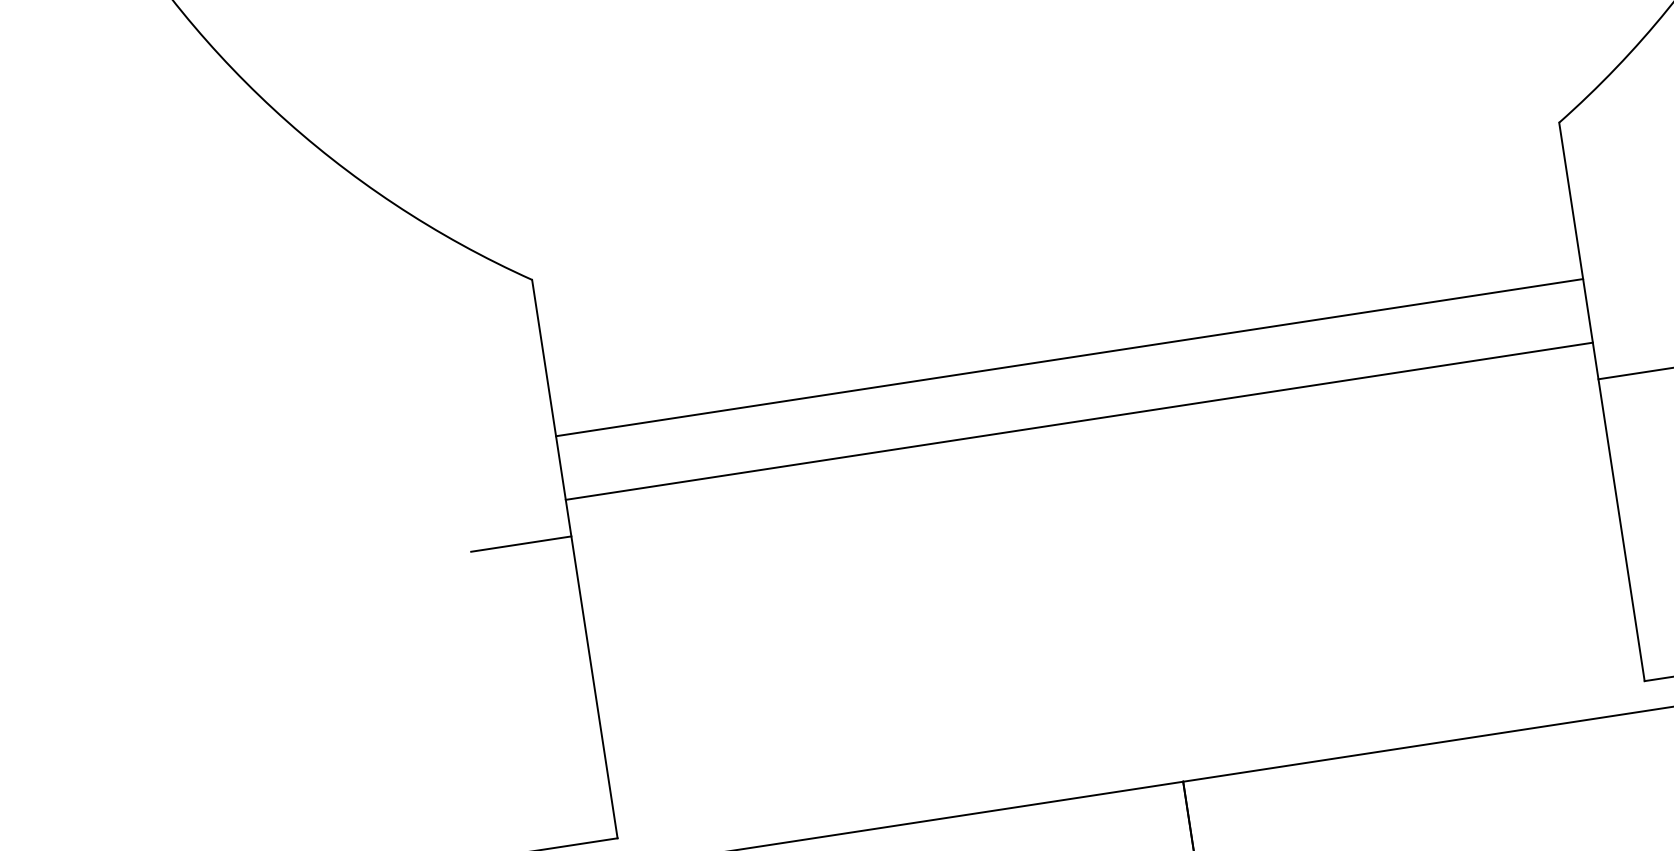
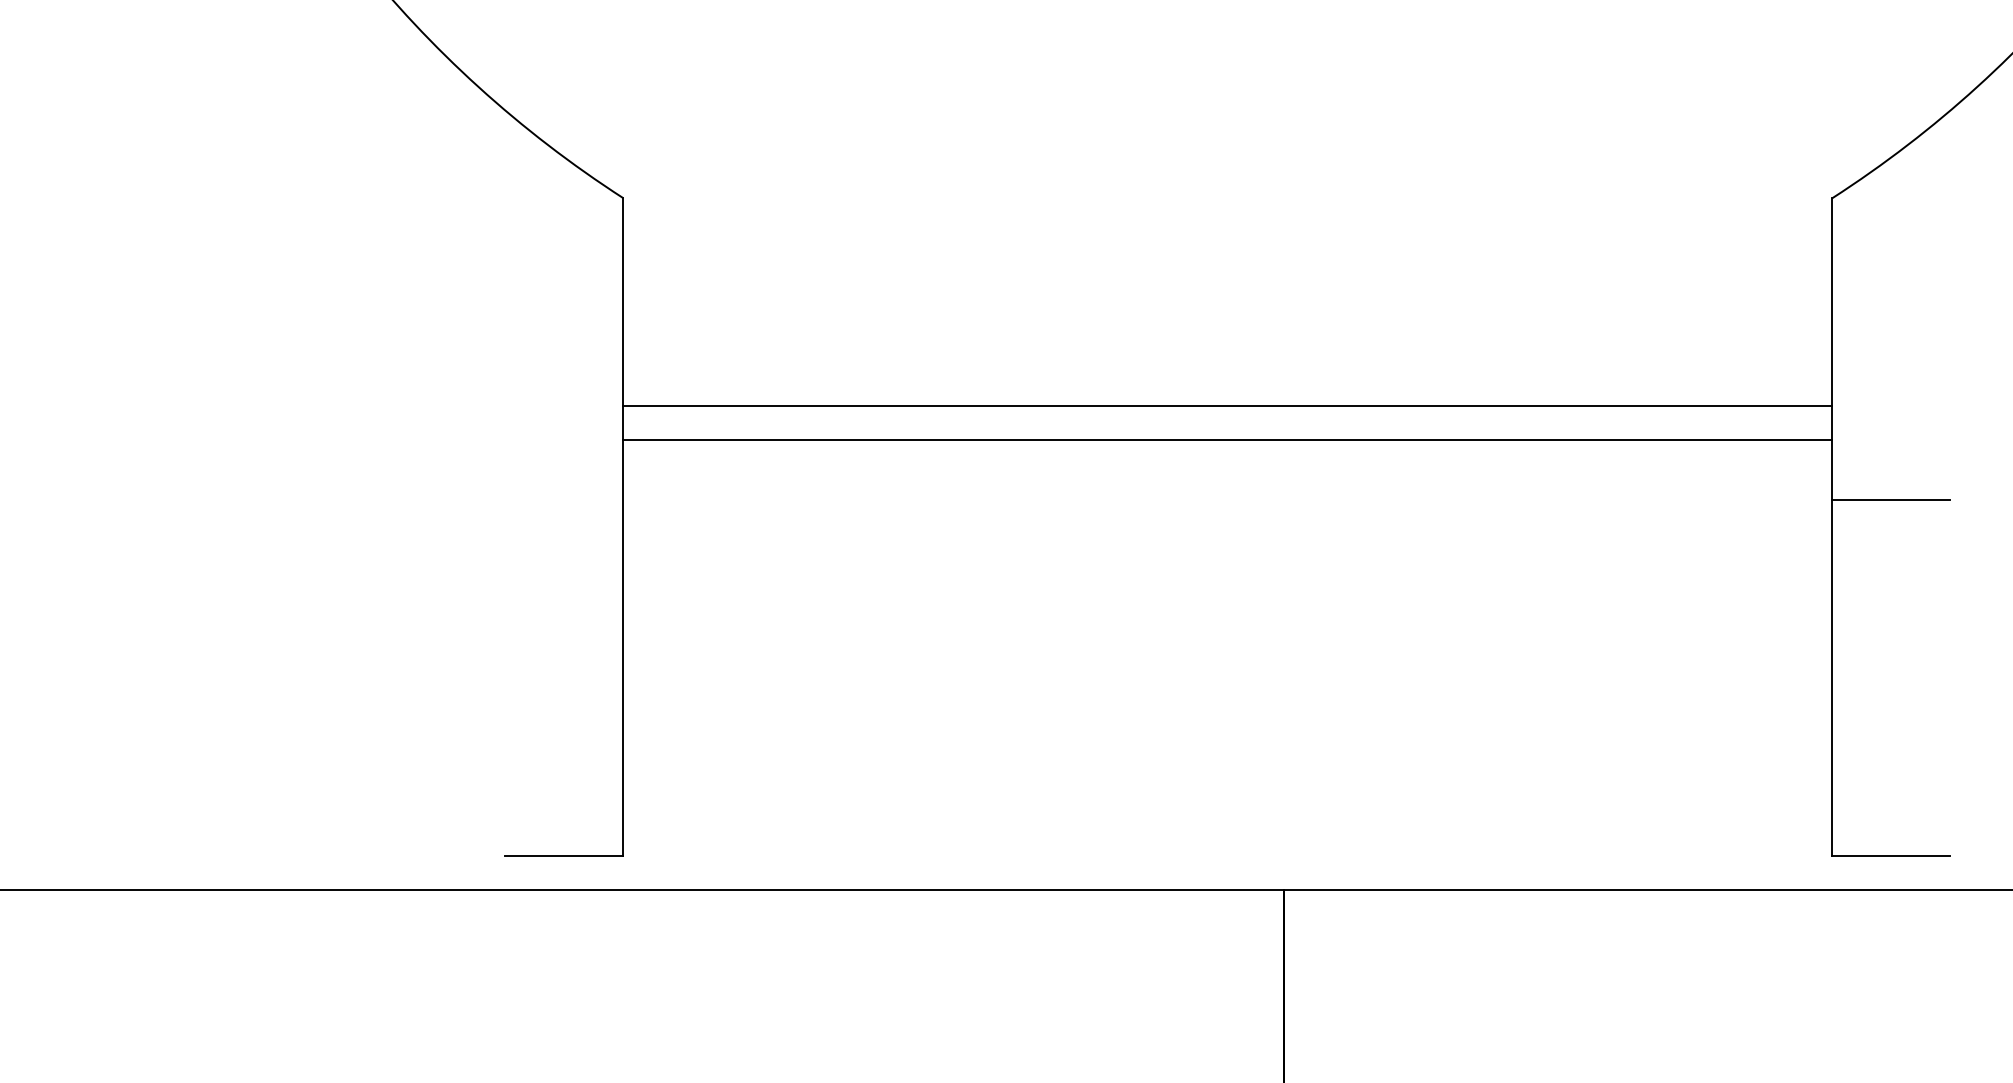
line: (1069, 357) -> (1227, 440), moved
line: (1079, 421) -> (1227, 406), moved
line: (521, 544) -> (564, 500), removed

